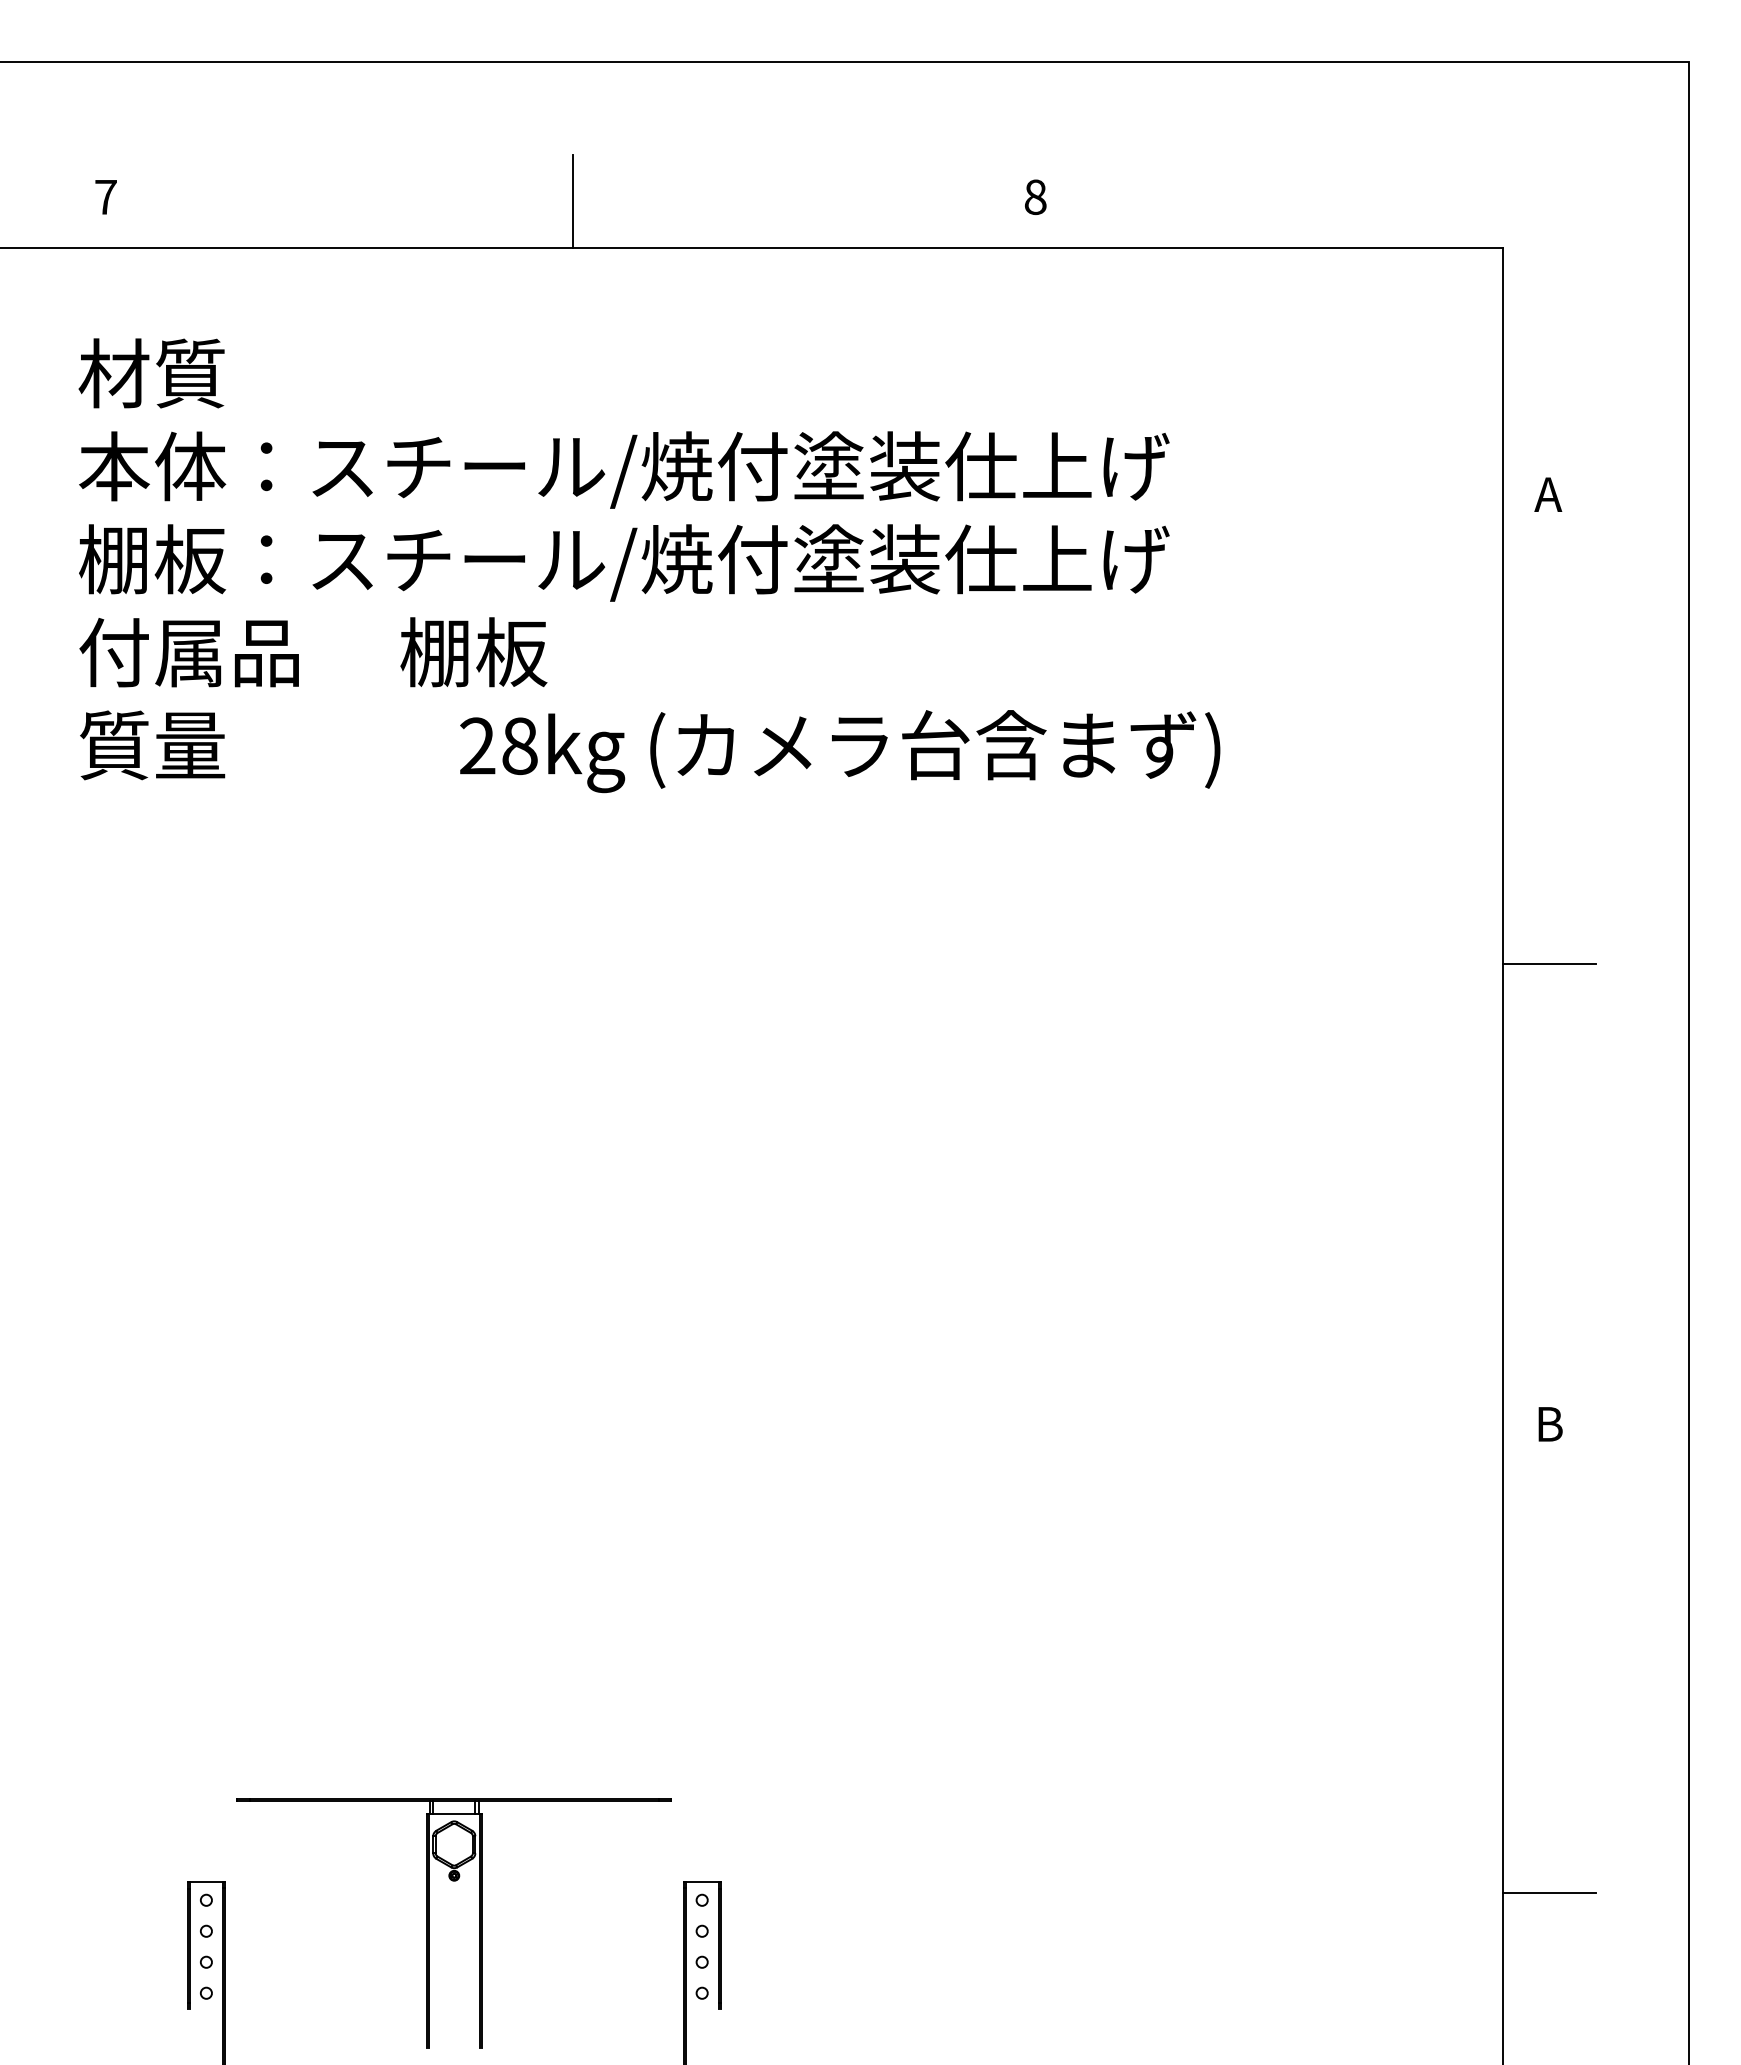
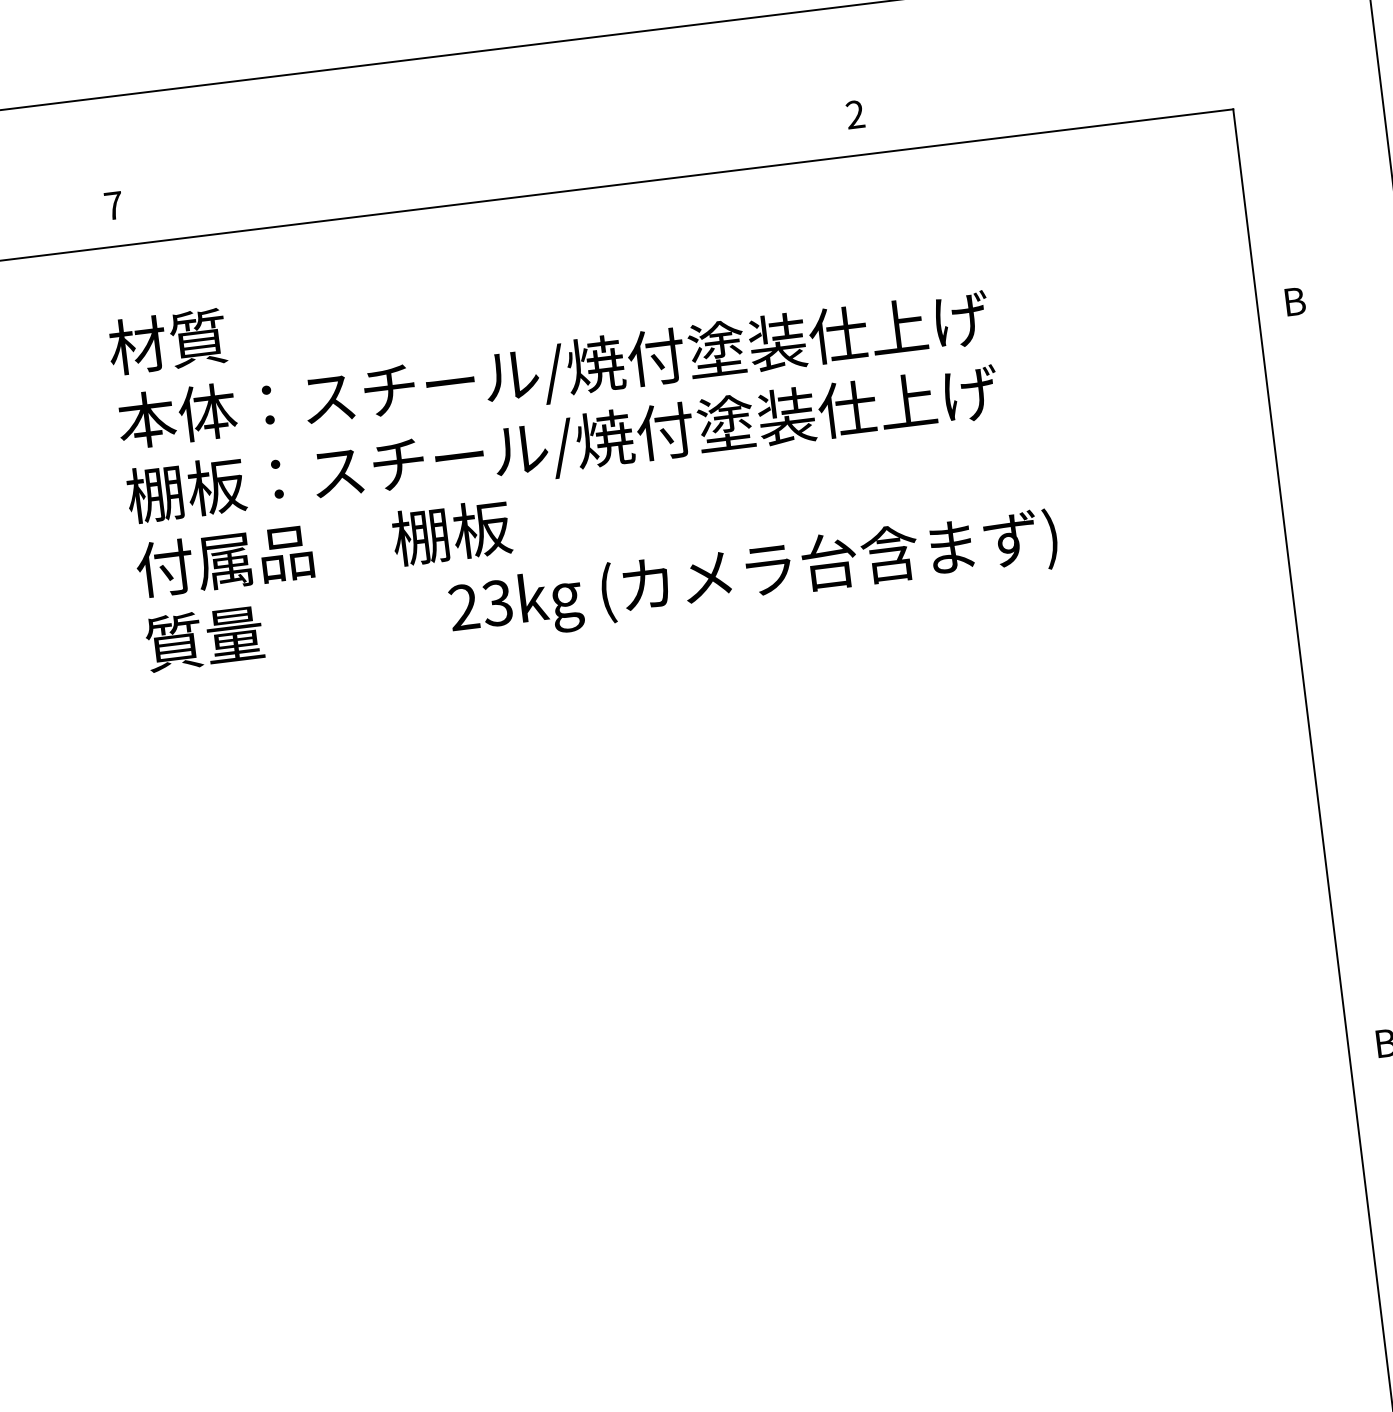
text: (1035, 197) -> (855, 114), 8 -> 2
line: (573, 200) -> (487, 162), removed
text: (1548, 494) -> (1293, 301), A -> B
text: (519, 745) -> (497, 602), 28kg -> 23kg
line: (1549, 963) -> (1340, 675), removed

